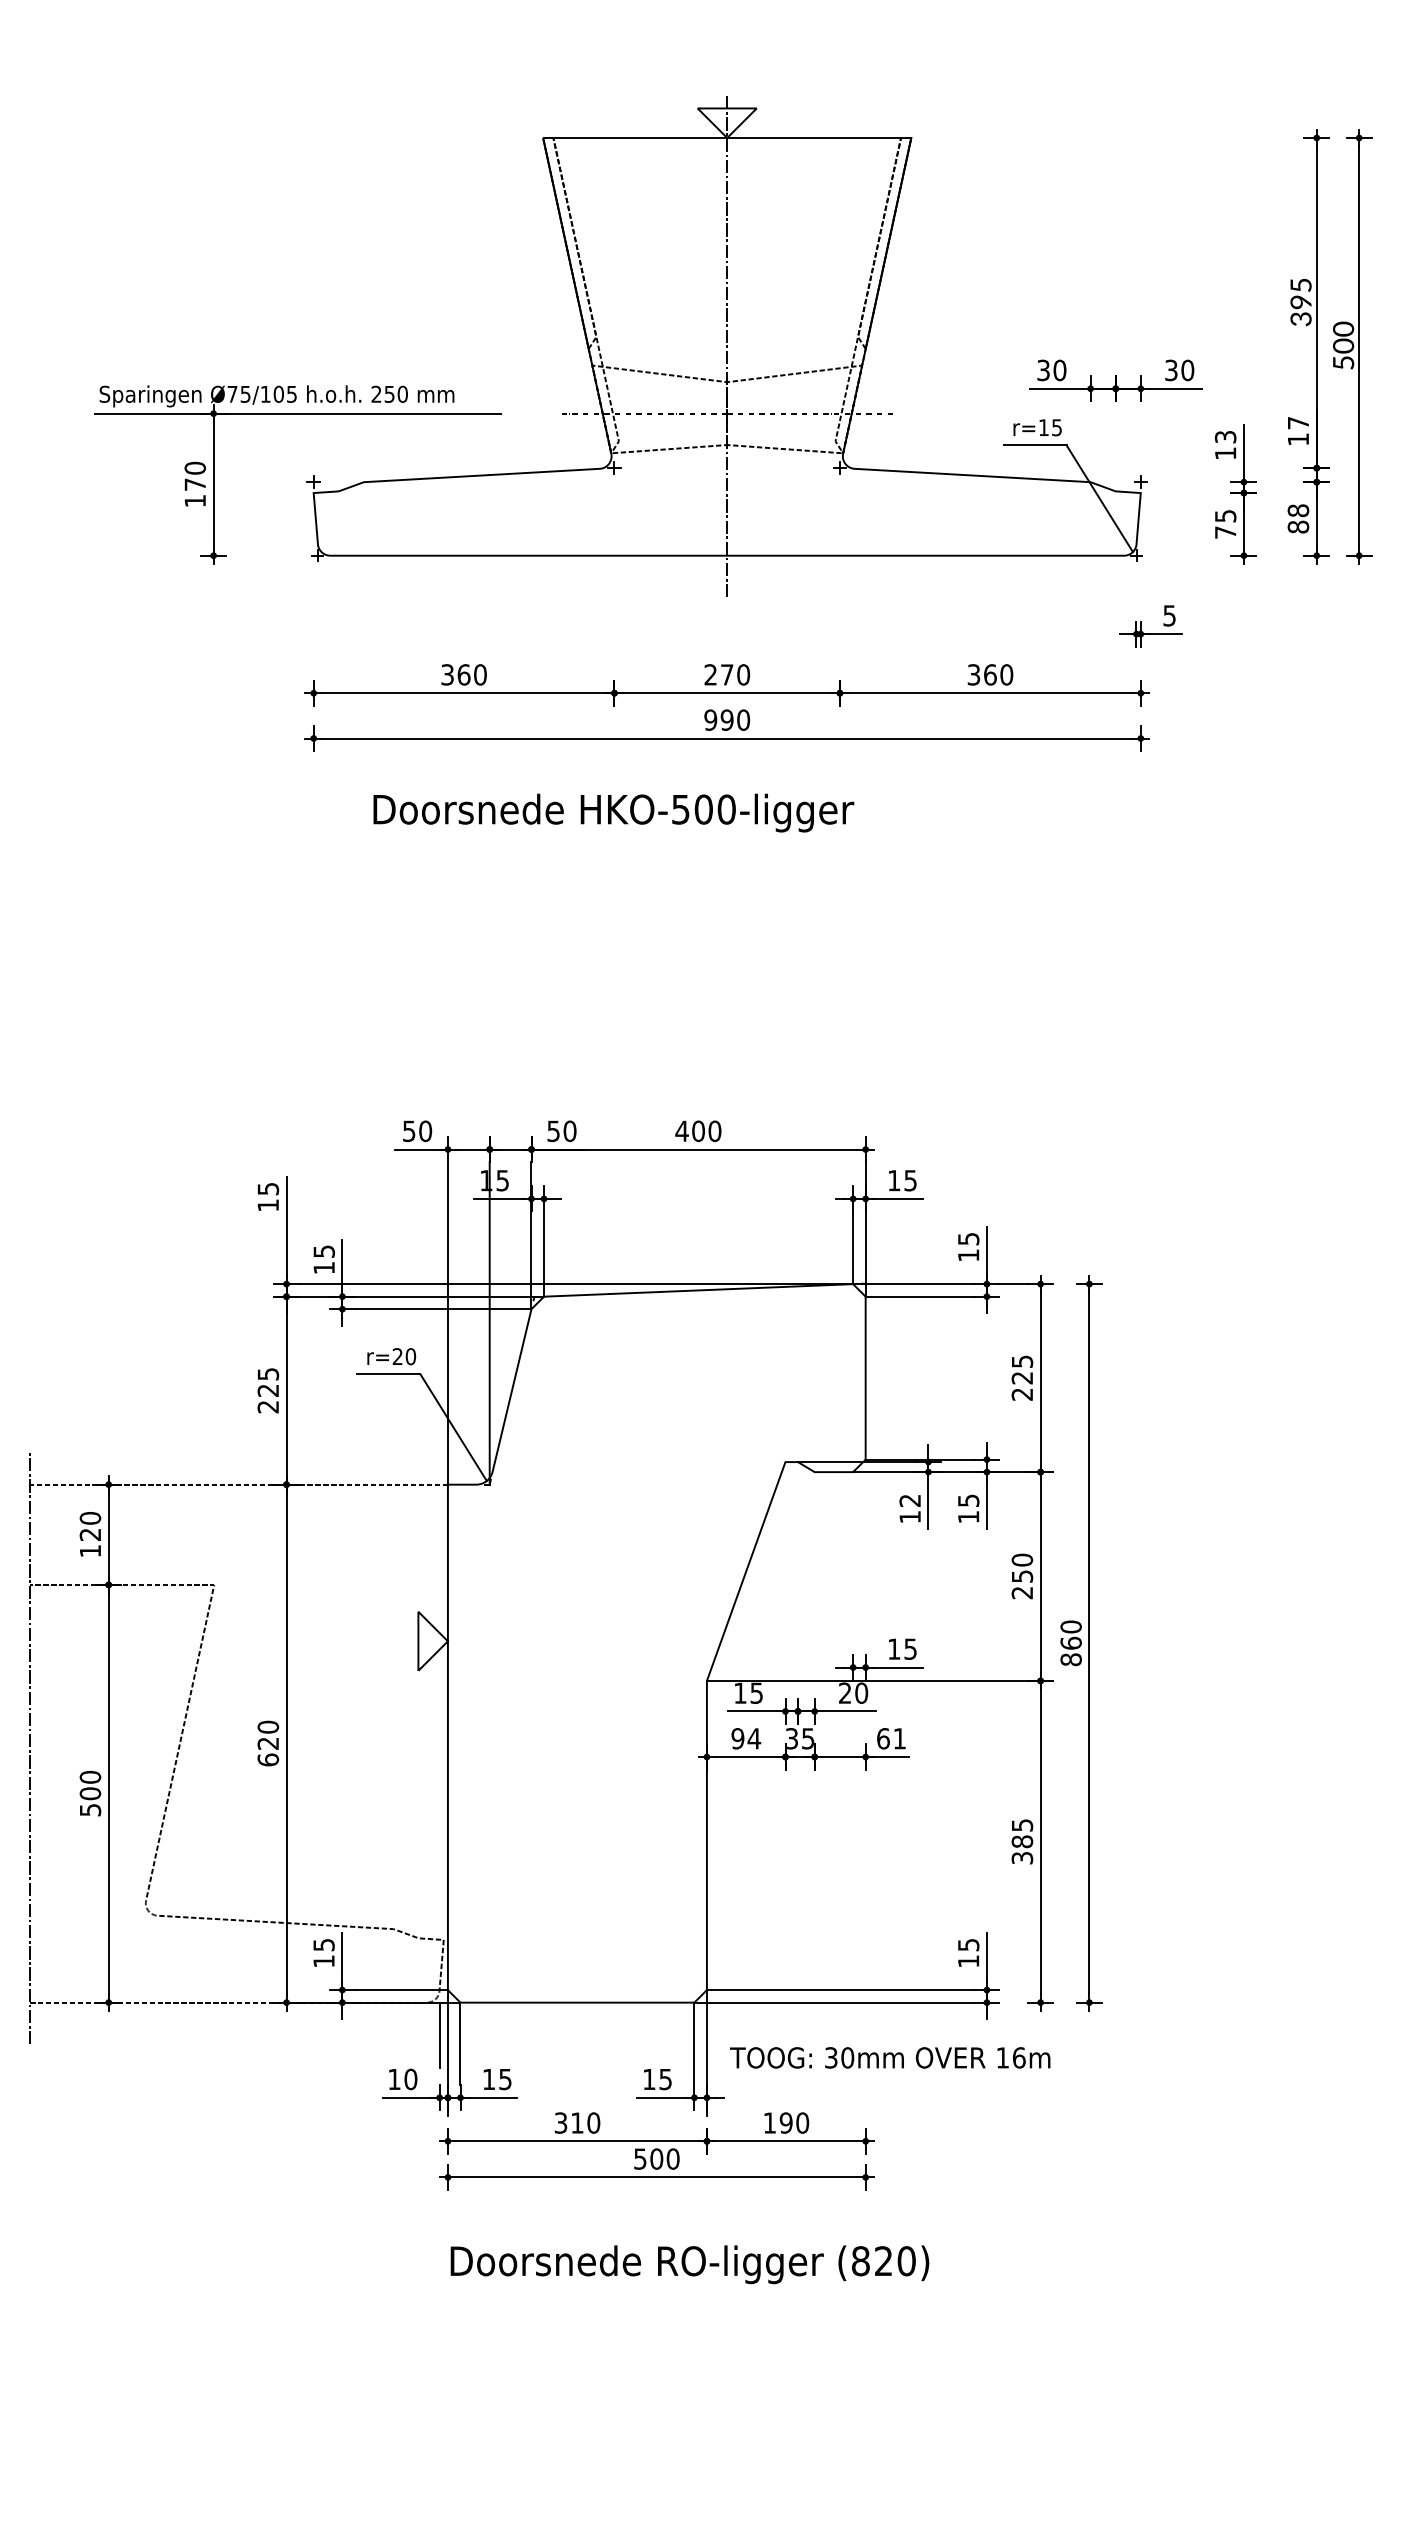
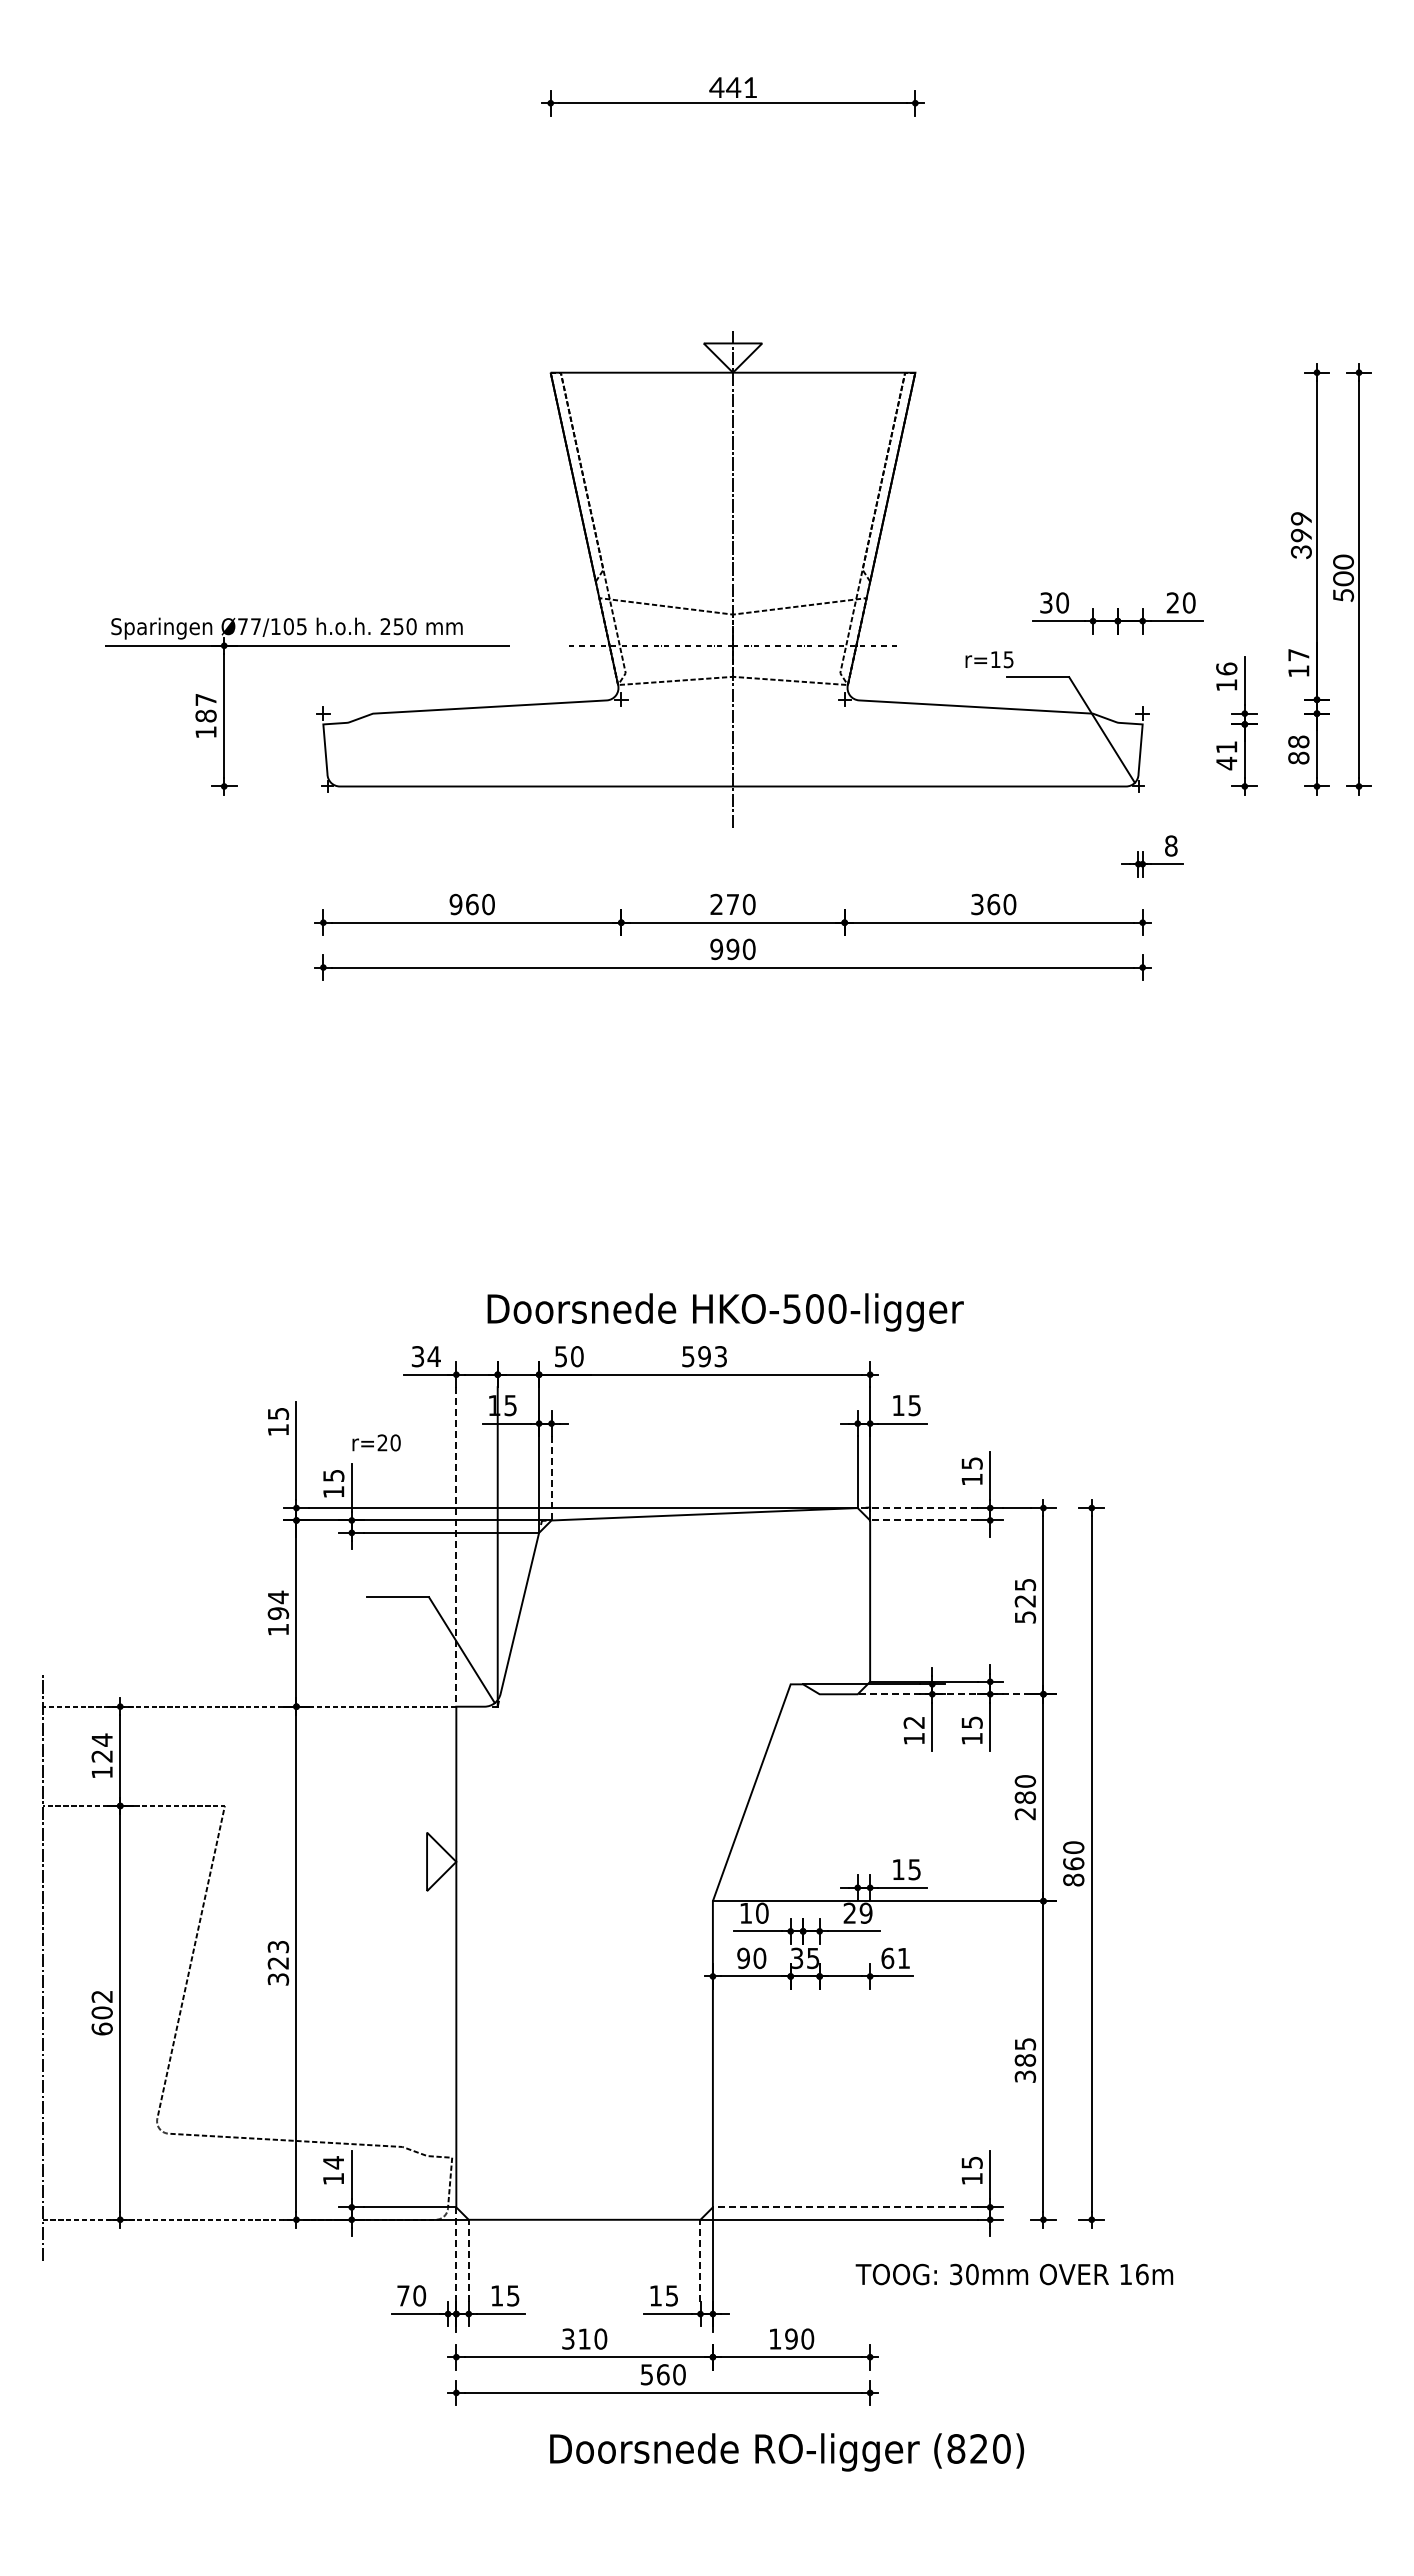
text: (1300, 285) -> (1300, 518), 395 -> 399
text: (1170, 369) -> (1172, 602), 30 -> 20
text: (245, 394) -> (255, 626), Ø75/105 -> Ø77/105
text: (1037, 427) -> (989, 659), moved
text: (1225, 436) -> (1226, 668), 13 -> 16
text: (194, 475) -> (205, 707), 170 -> 187
text: (1225, 524) -> (1226, 755), 75 -> 41
text: (1169, 615) -> (1171, 845), 5 -> 8
text: (447, 674) -> (455, 904), 360 -> 960
text: (613, 813) -> (725, 1312), moved
text: (417, 1131) -> (426, 1356), 50 -> 34
text: (698, 1131) -> (704, 1356), 400 -> 593
line: (543, 1254) -> (551, 1478), solid -> dashed
line: (913, 1284) -> (917, 1508), solid -> dashed
line: (919, 1296) -> (923, 1520), solid -> dashed
line: (448, 1322) -> (456, 1546), solid -> dashed
text: (391, 1356) -> (376, 1442), moved
text: (268, 1389) -> (278, 1612), 225 -> 194
text: (1022, 1394) -> (1025, 1617), 225 -> 525
line: (940, 1472) -> (944, 1694), solid -> dashed
text: (89, 1517) -> (101, 1739), 120 -> 124
text: (1022, 1576) -> (1025, 1797), 250 -> 280
text: (757, 1692) -> (762, 1912), 15 -> 10
text: (860, 1692) -> (865, 1912), 20 -> 29
text: (753, 1738) -> (759, 1958), 94 -> 90
text: (268, 1742) -> (278, 1962), 620 -> 323
text: (89, 1793) -> (101, 2012), 500 -> 602
text: (323, 1944) -> (333, 2162), 15 -> 14
line: (839, 1990) -> (844, 2207), solid -> dashed
line: (440, 2034) -> (448, 2251), removed
line: (448, 2037) -> (456, 2254), solid -> dashed
line: (460, 2043) -> (468, 2260), solid -> dashed
line: (694, 2043) -> (700, 2260), solid -> dashed
text: (890, 2057) -> (1014, 2274), moved
text: (394, 2079) -> (403, 2295), 10 -> 70
text: (656, 2158) -> (662, 2374), 500 -> 560
text: (690, 2264) -> (787, 2452), moved

